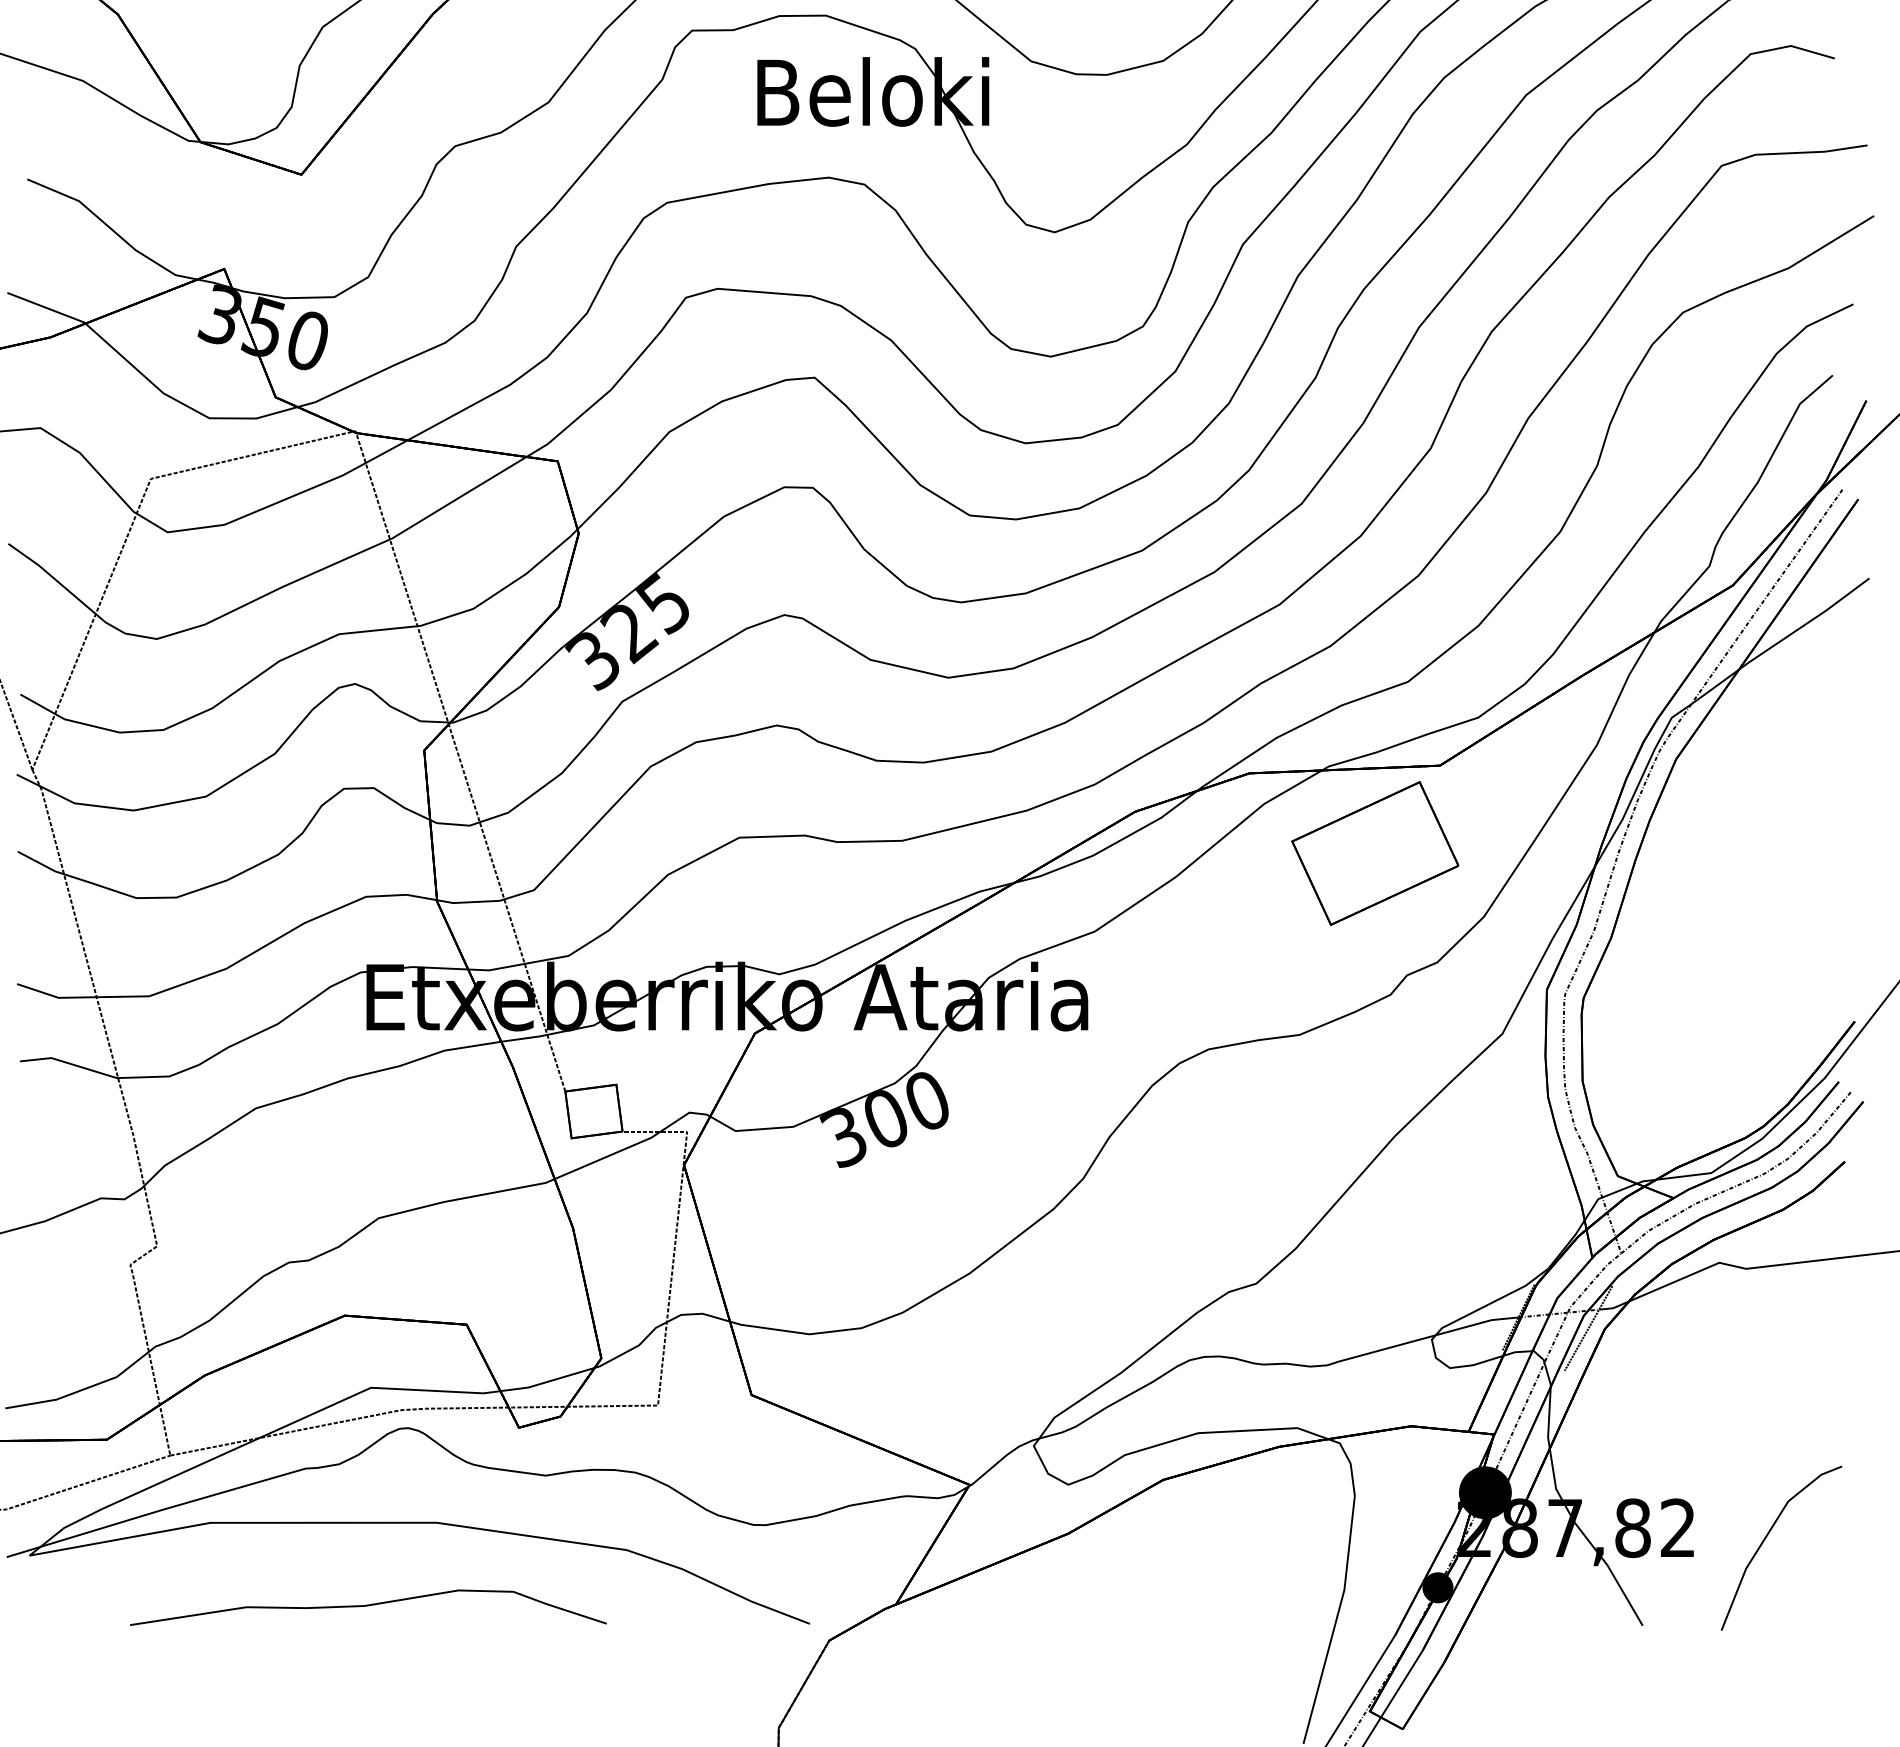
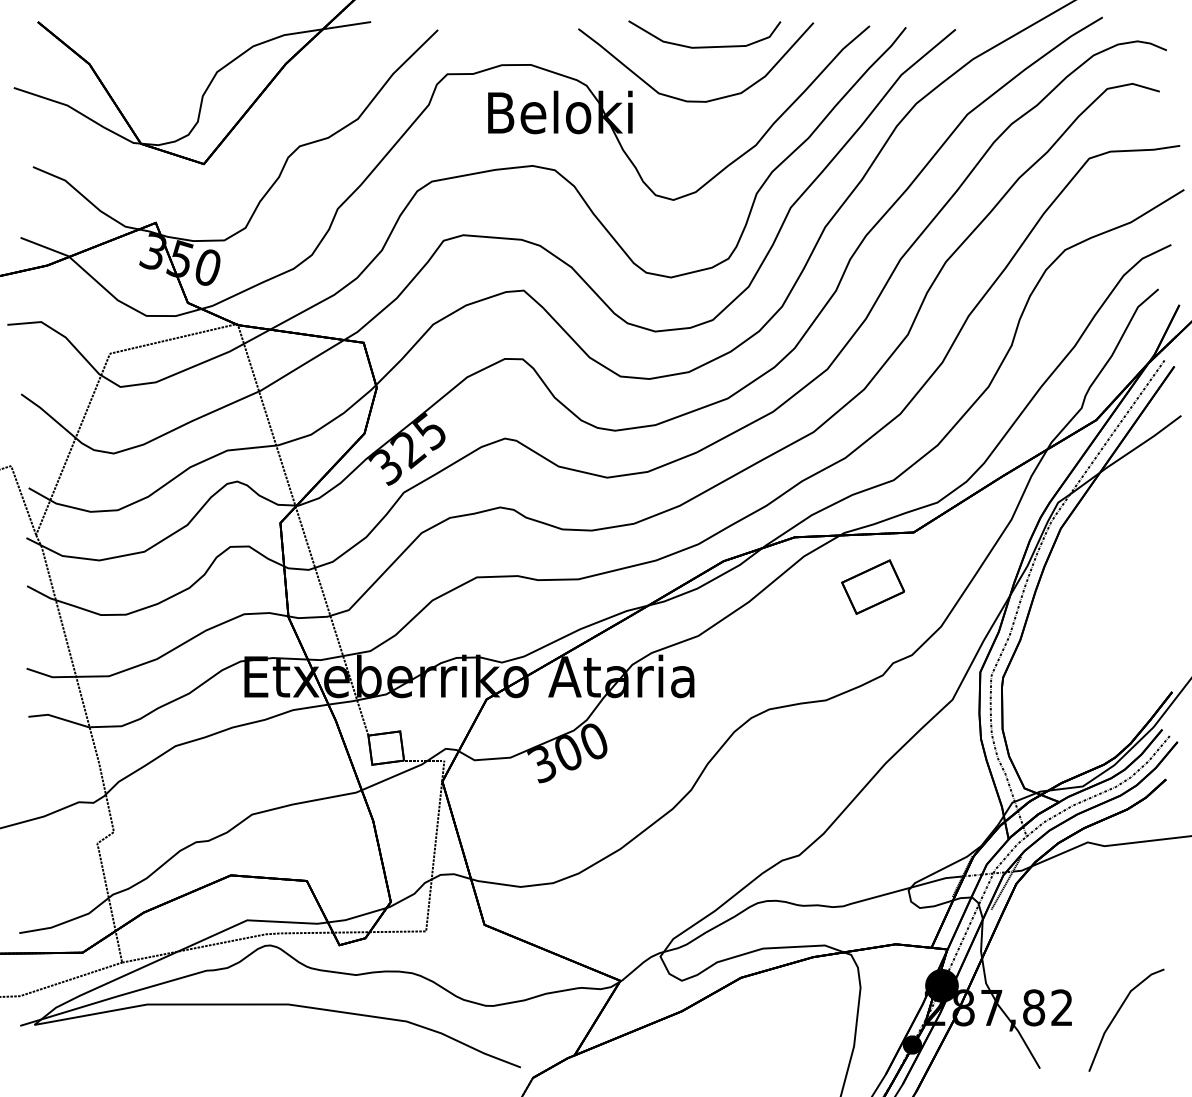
part: (1373, 852) -> (872, 586), size x0.6
curve: (368, 1606) -> (245, 1056), removed

